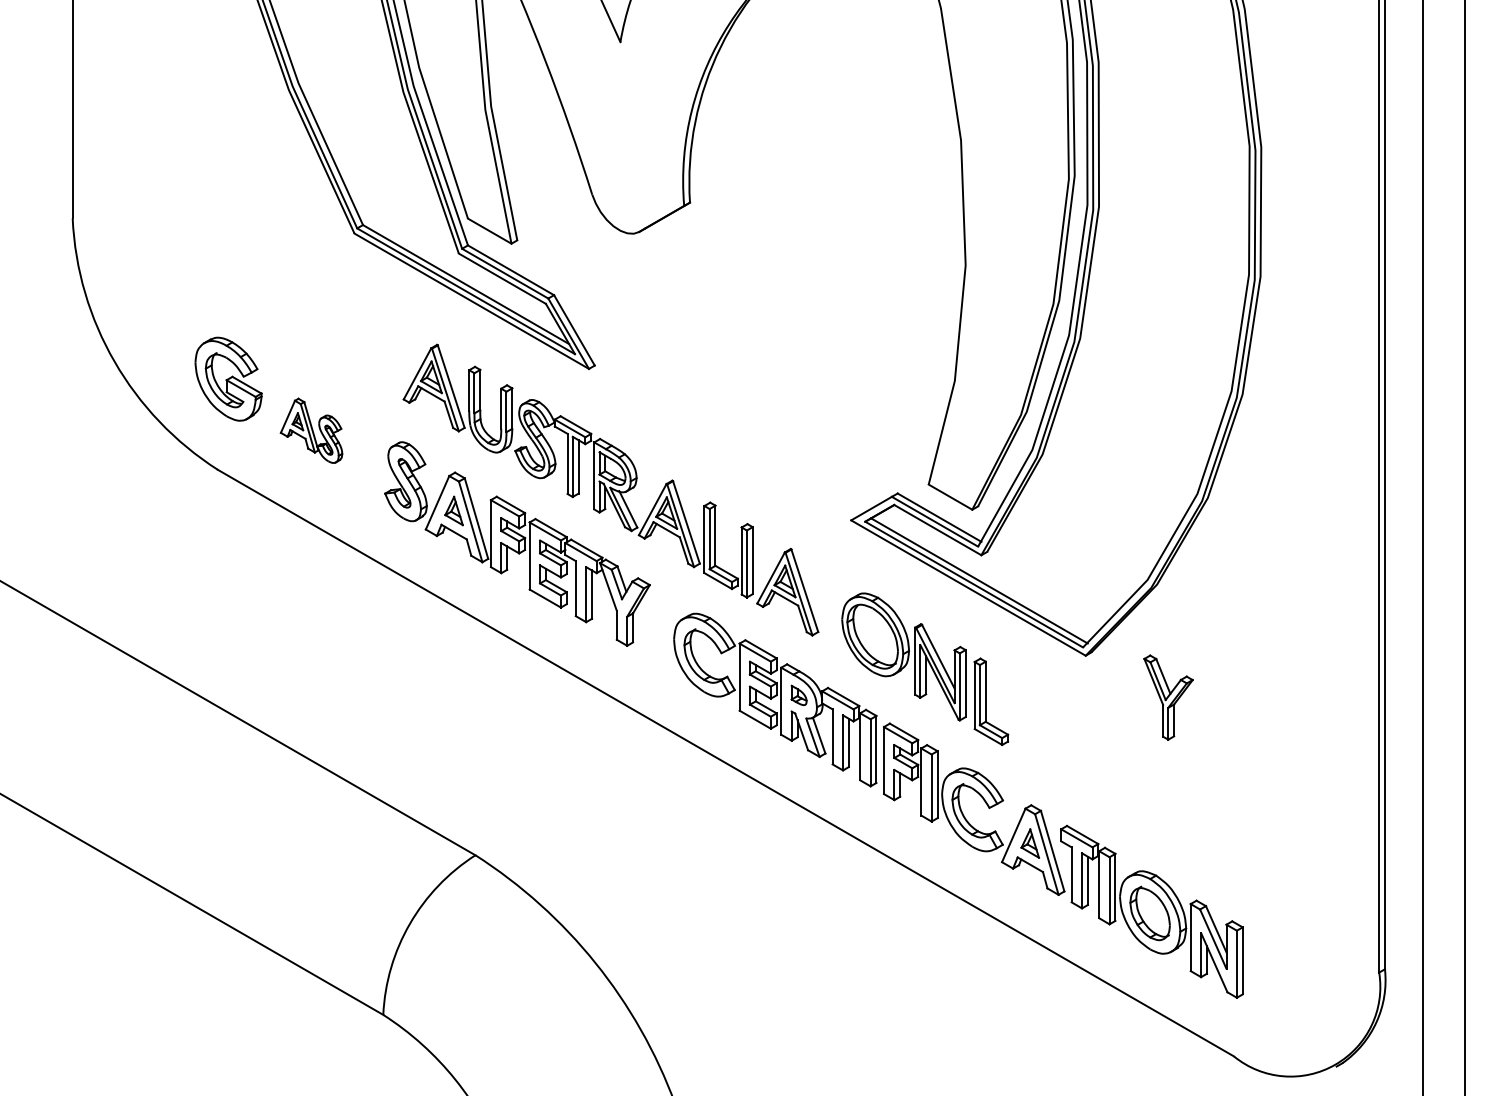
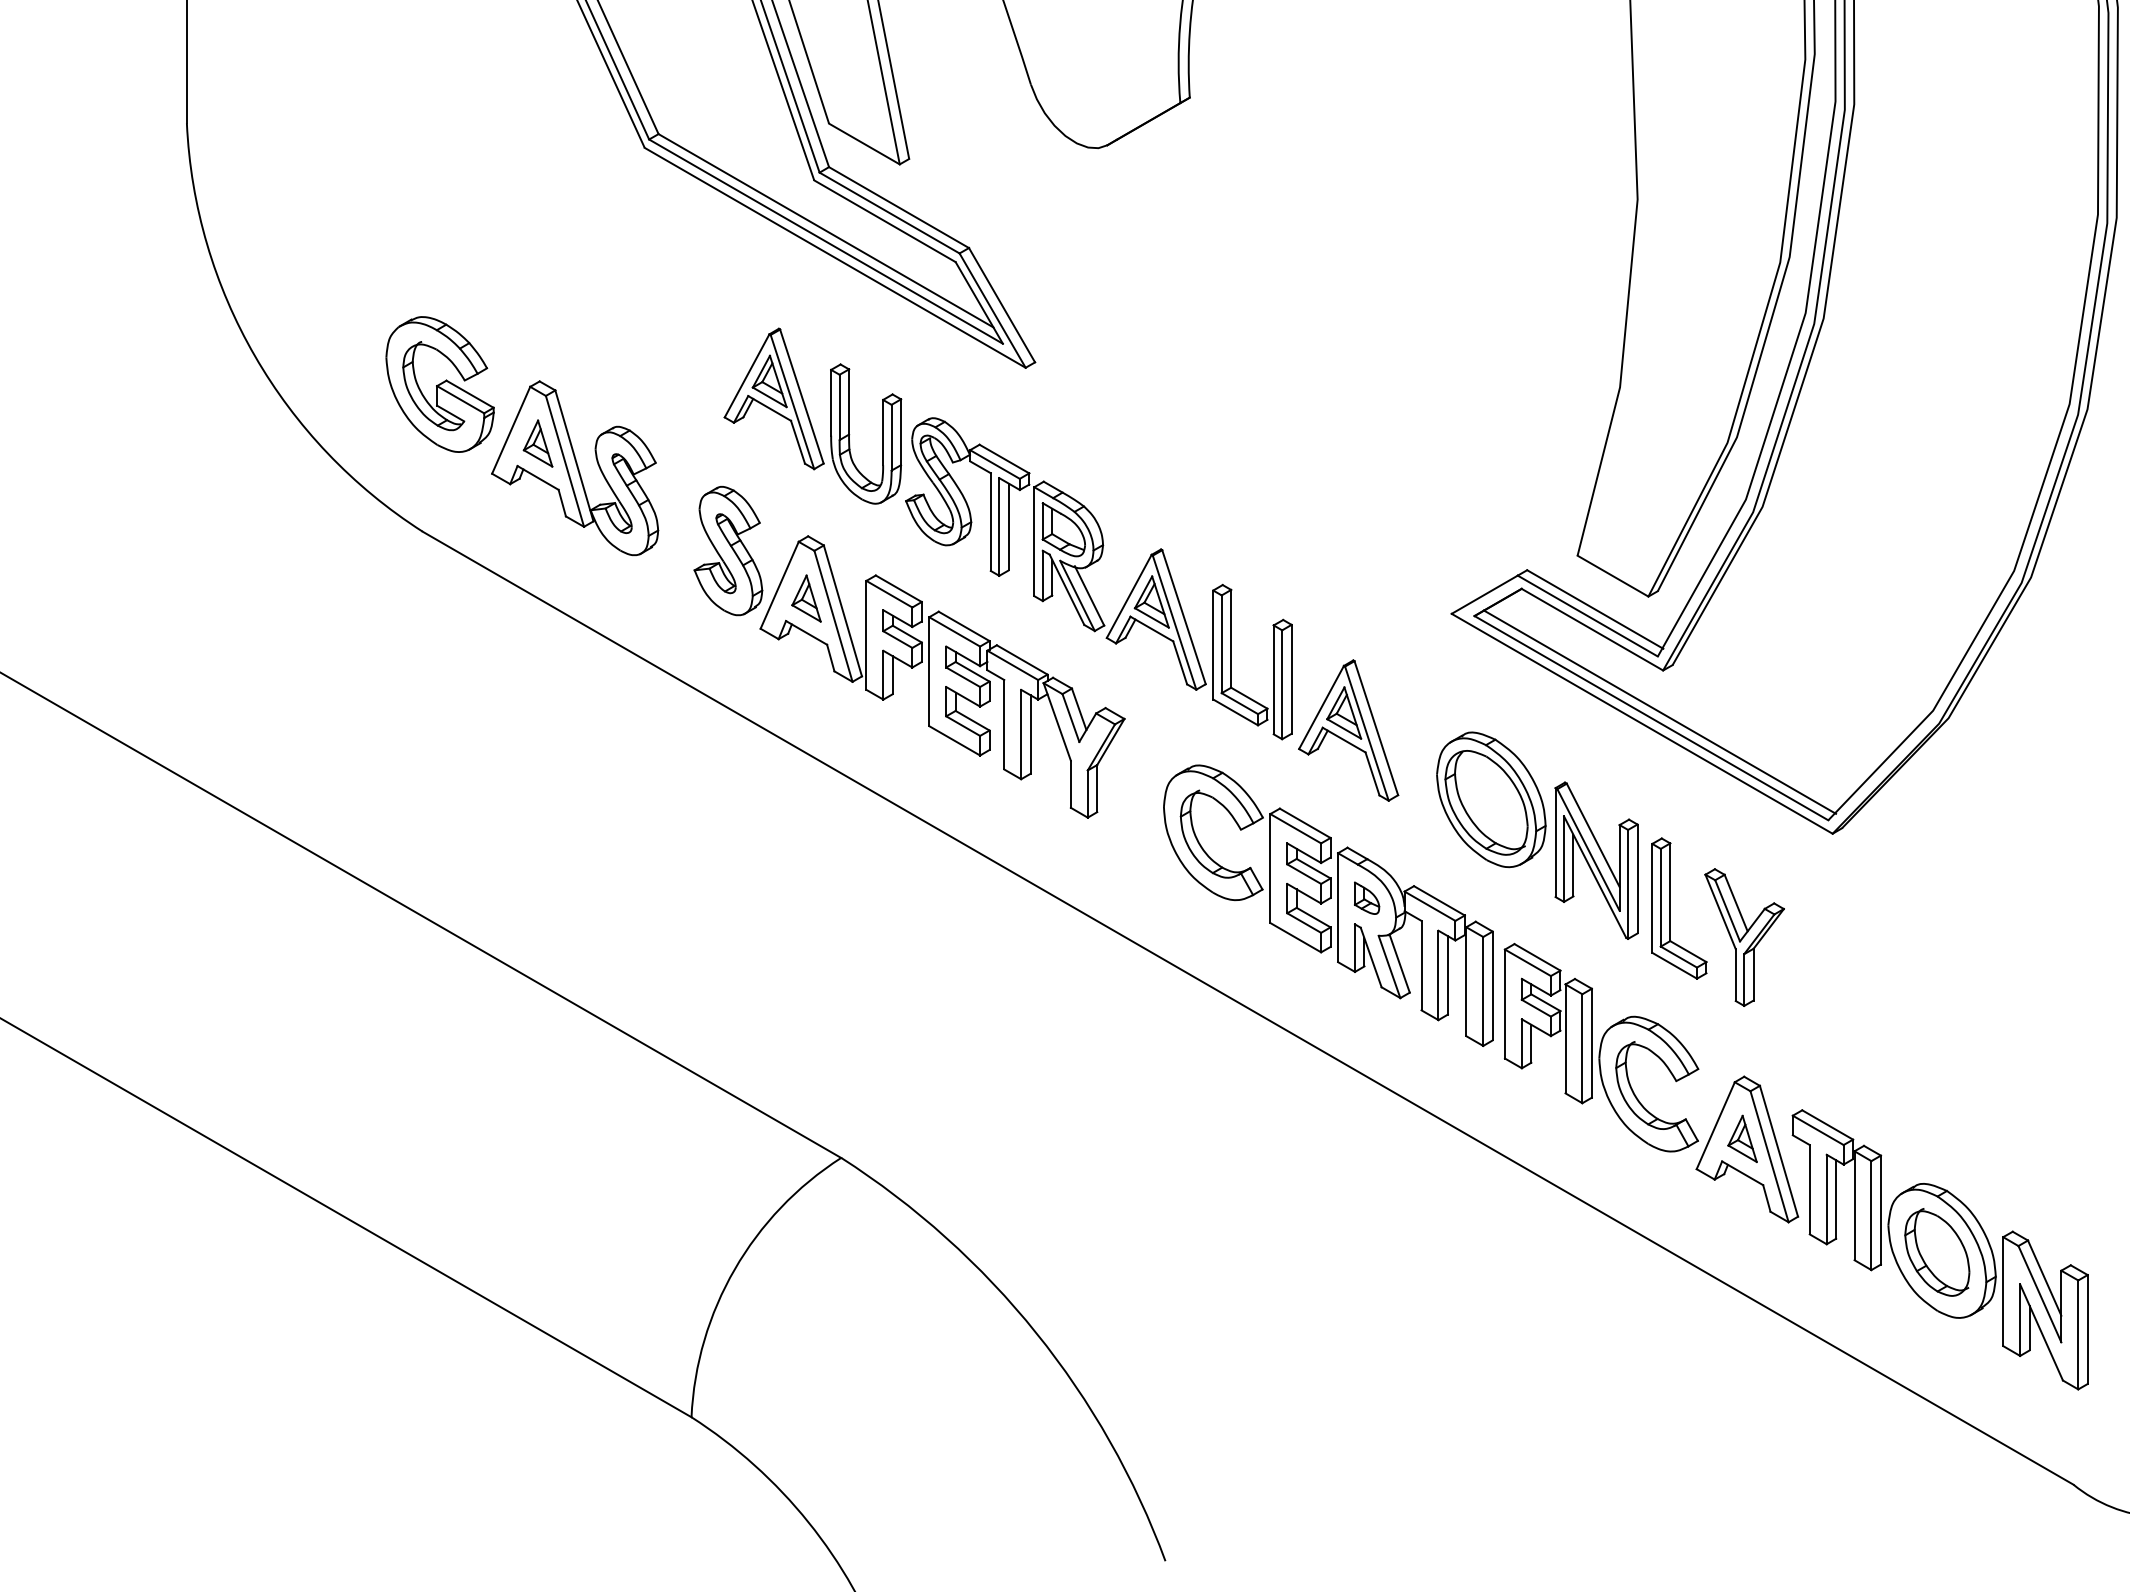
part: (311, 430) -> (574, 467), size x1.67
part: (1168, 697) -> (1744, 937), moved

